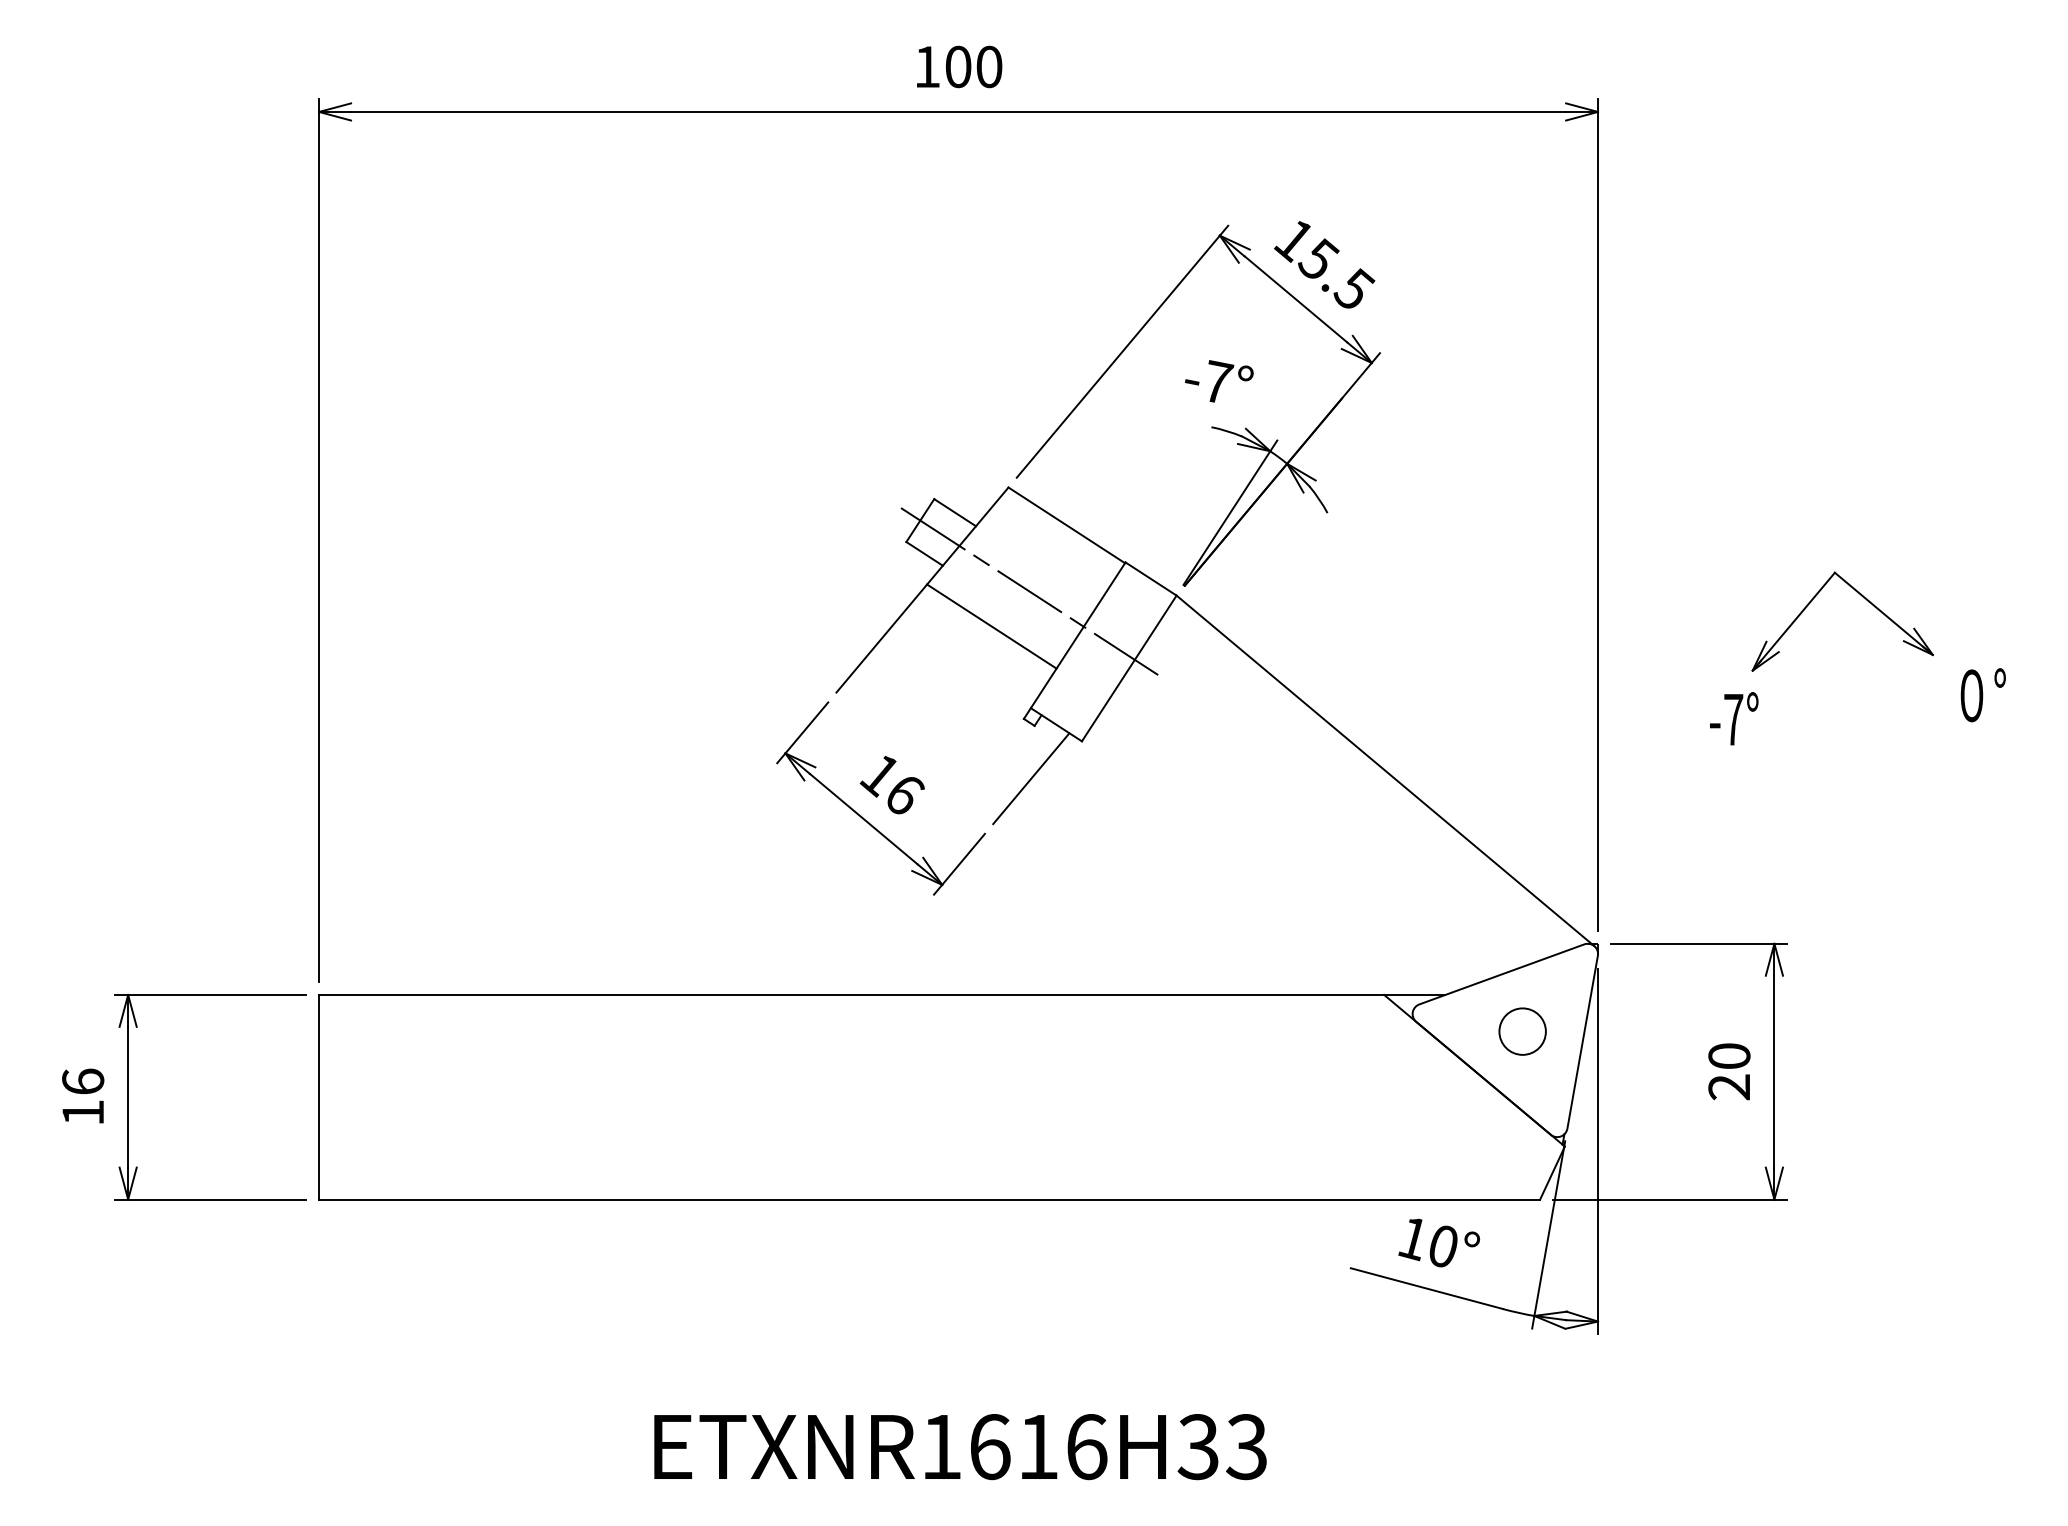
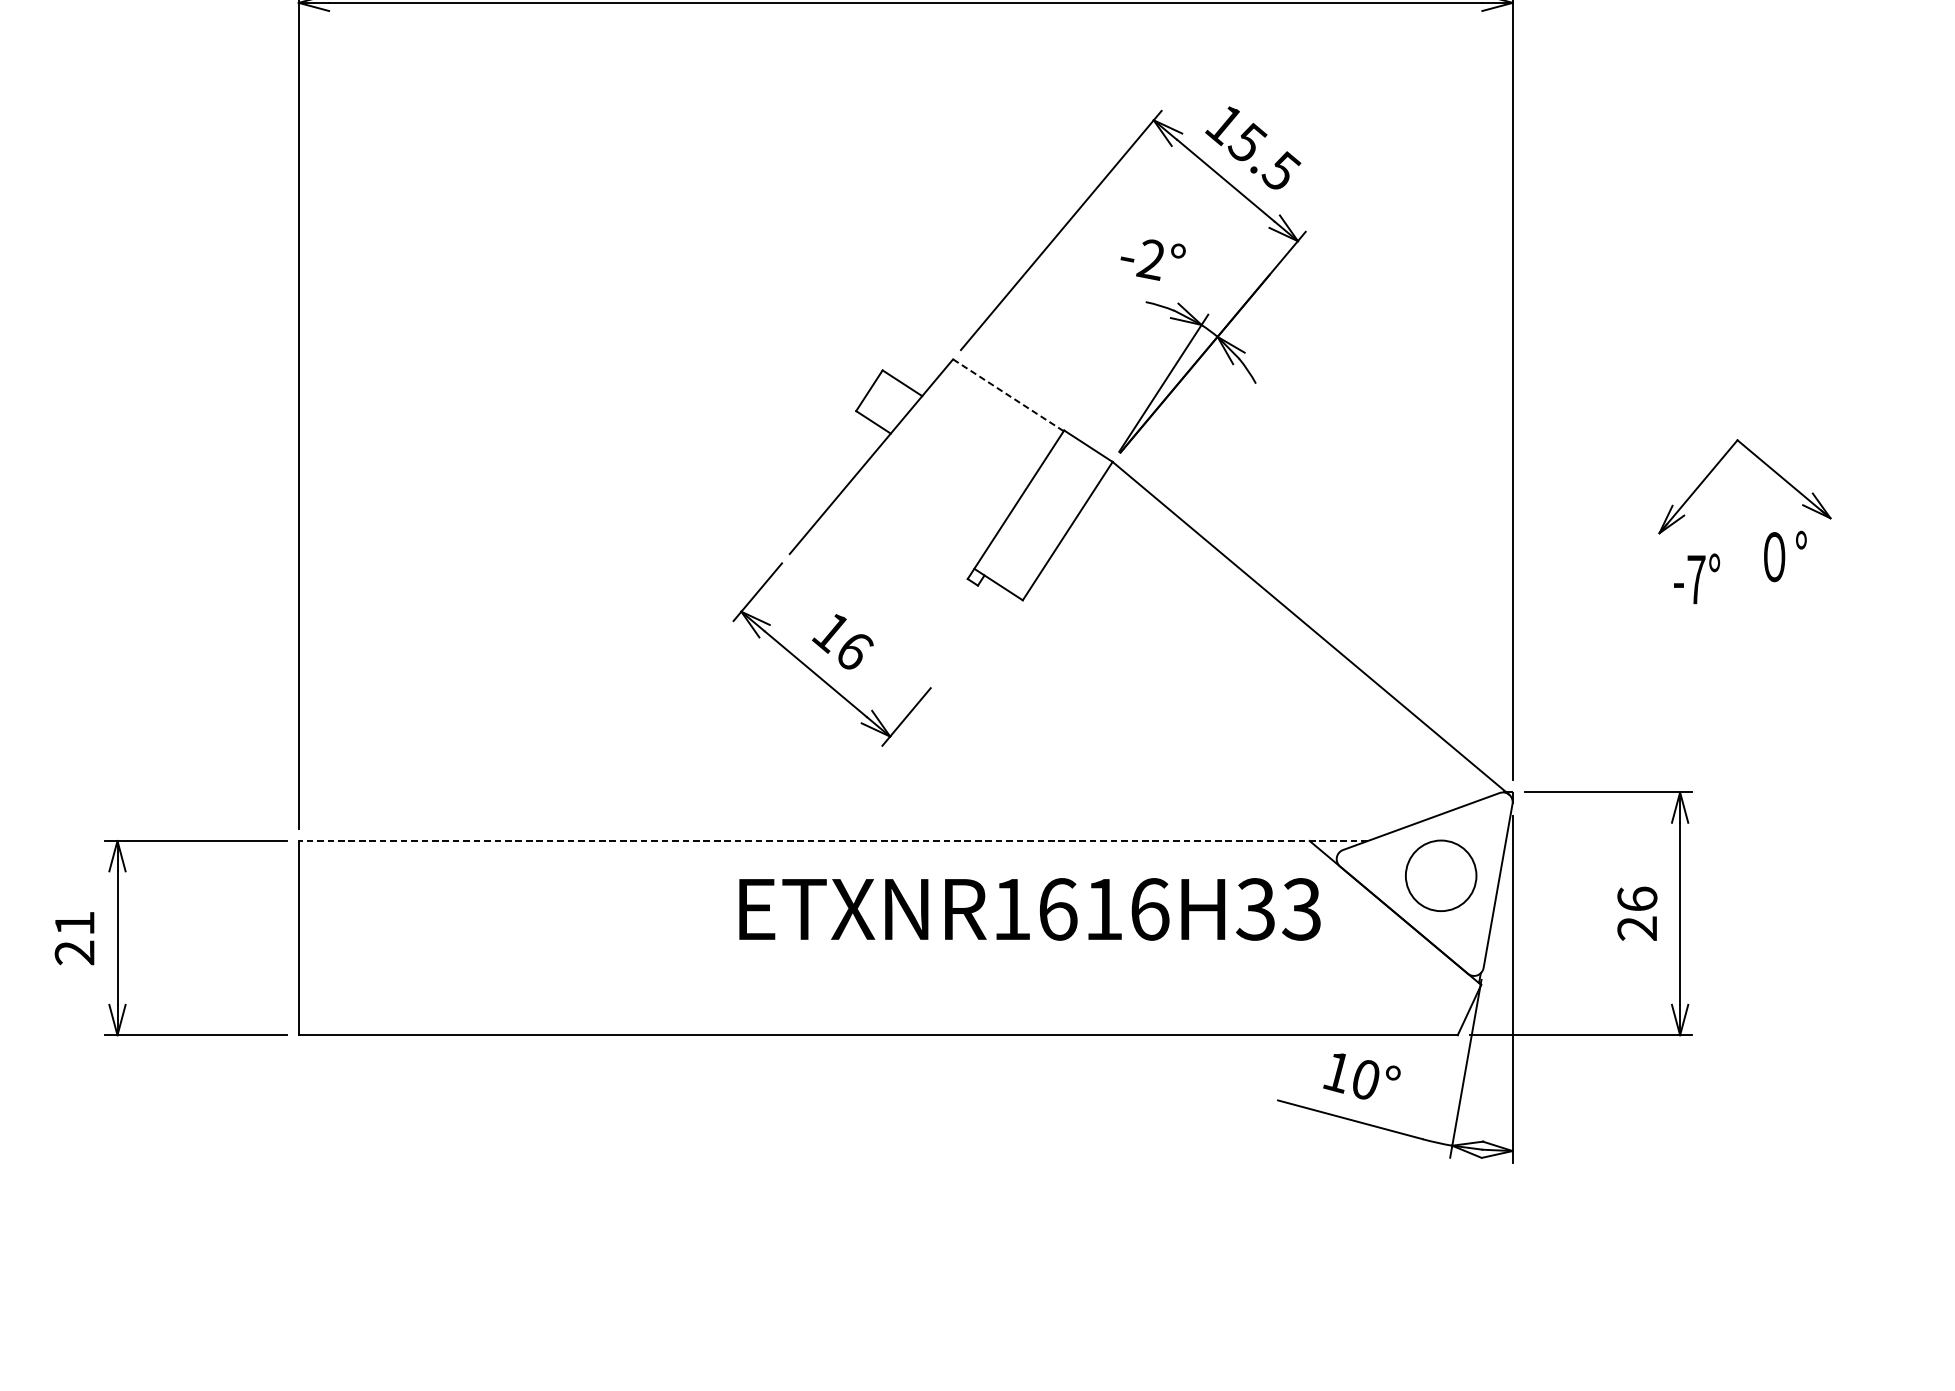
text: (1217, 382) -> (1151, 259), -7° -> -2°
line: (1067, 525) -> (1009, 395), solid -> dashed
line: (1029, 591) -> (973, 458), removed
line: (991, 626) -> (936, 491), removed
text: (1982, 695) -> (1784, 556), moved
text: (1734, 718) -> (1697, 578), moved
line: (1031, 778) -> (974, 635), removed
line: (881, 994) -> (832, 840), solid -> dashed
circle: (1522, 1031) -> (1440, 875), size x1.6
text: (1729, 1055) -> (1637, 898), 20 -> 26
text: (83, 1096) -> (75, 937), 16 -> 21
text: (960, 1447) -> (1029, 909), moved

